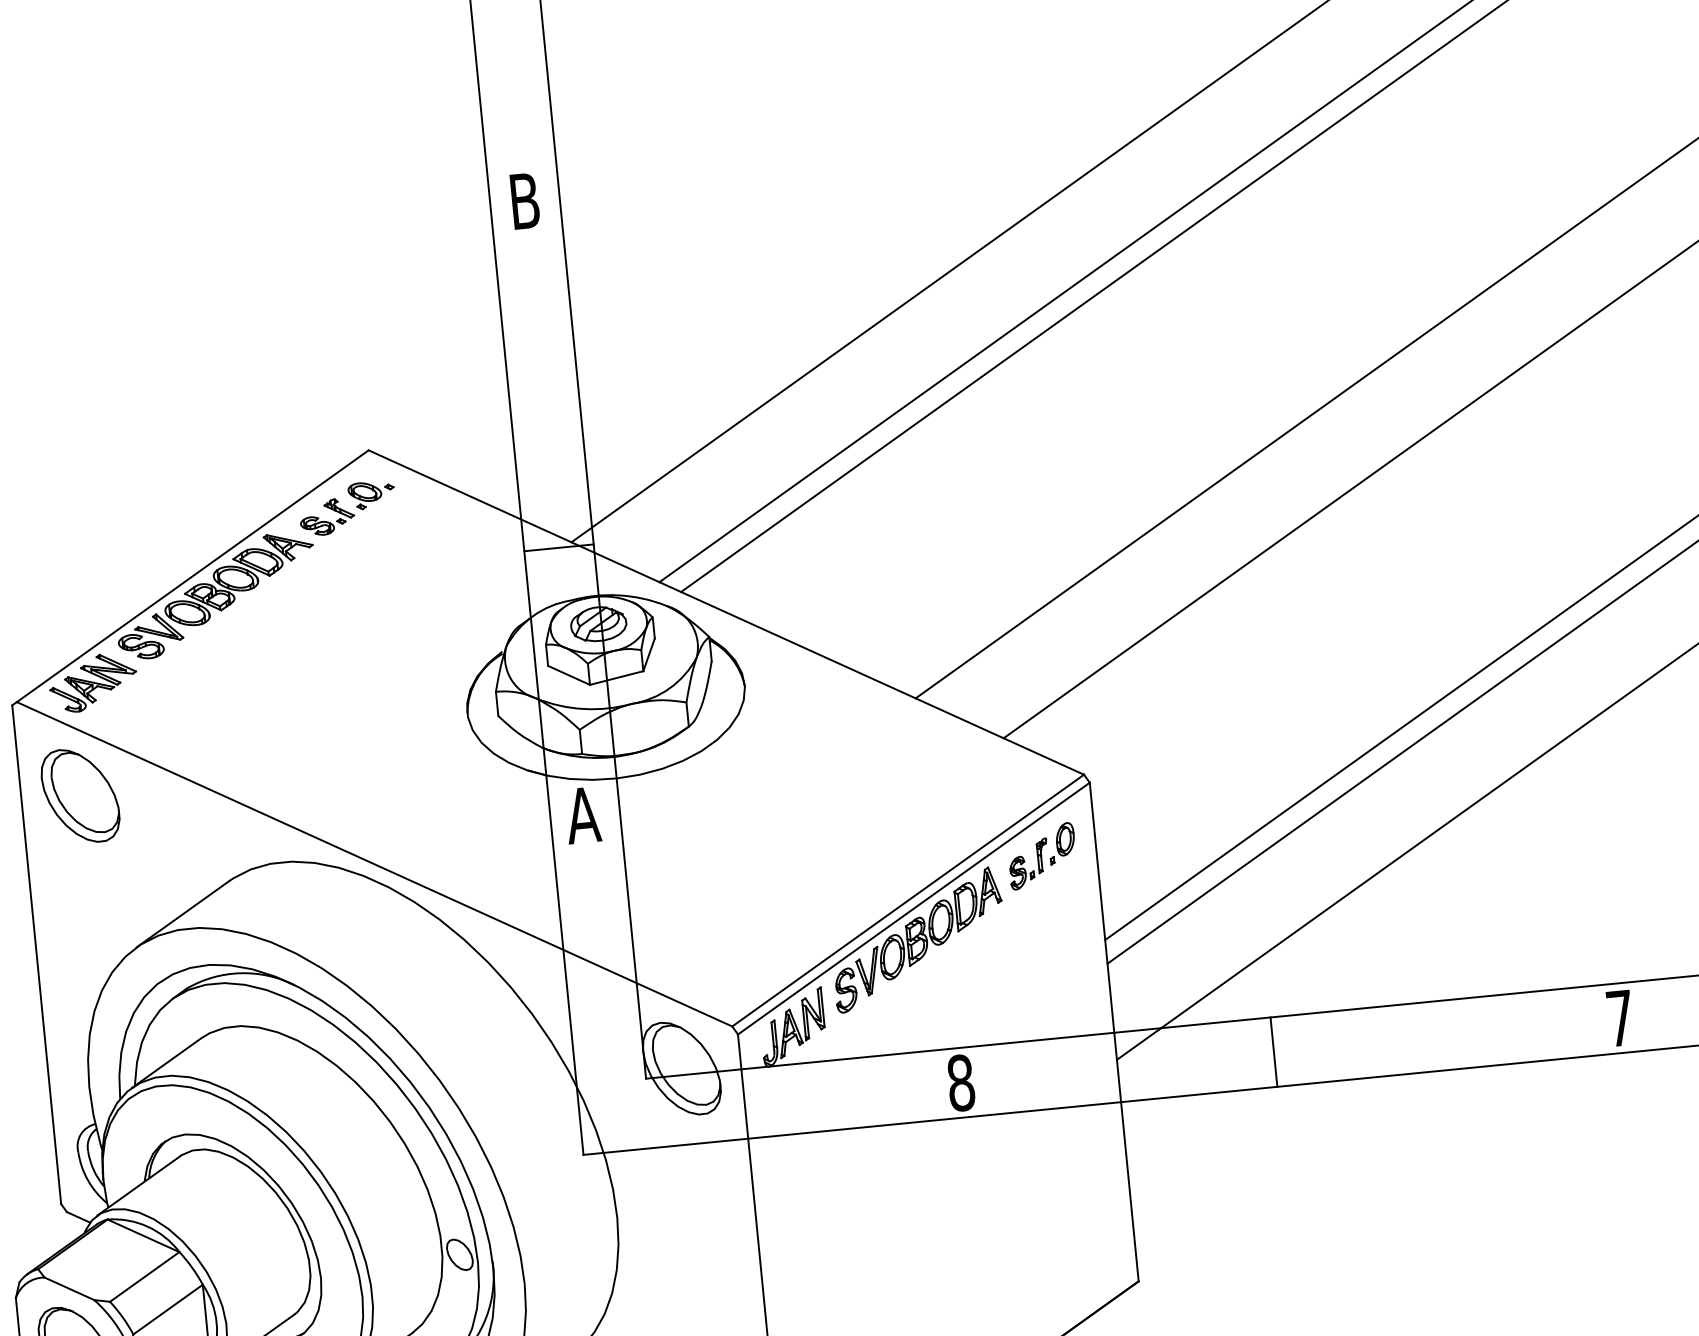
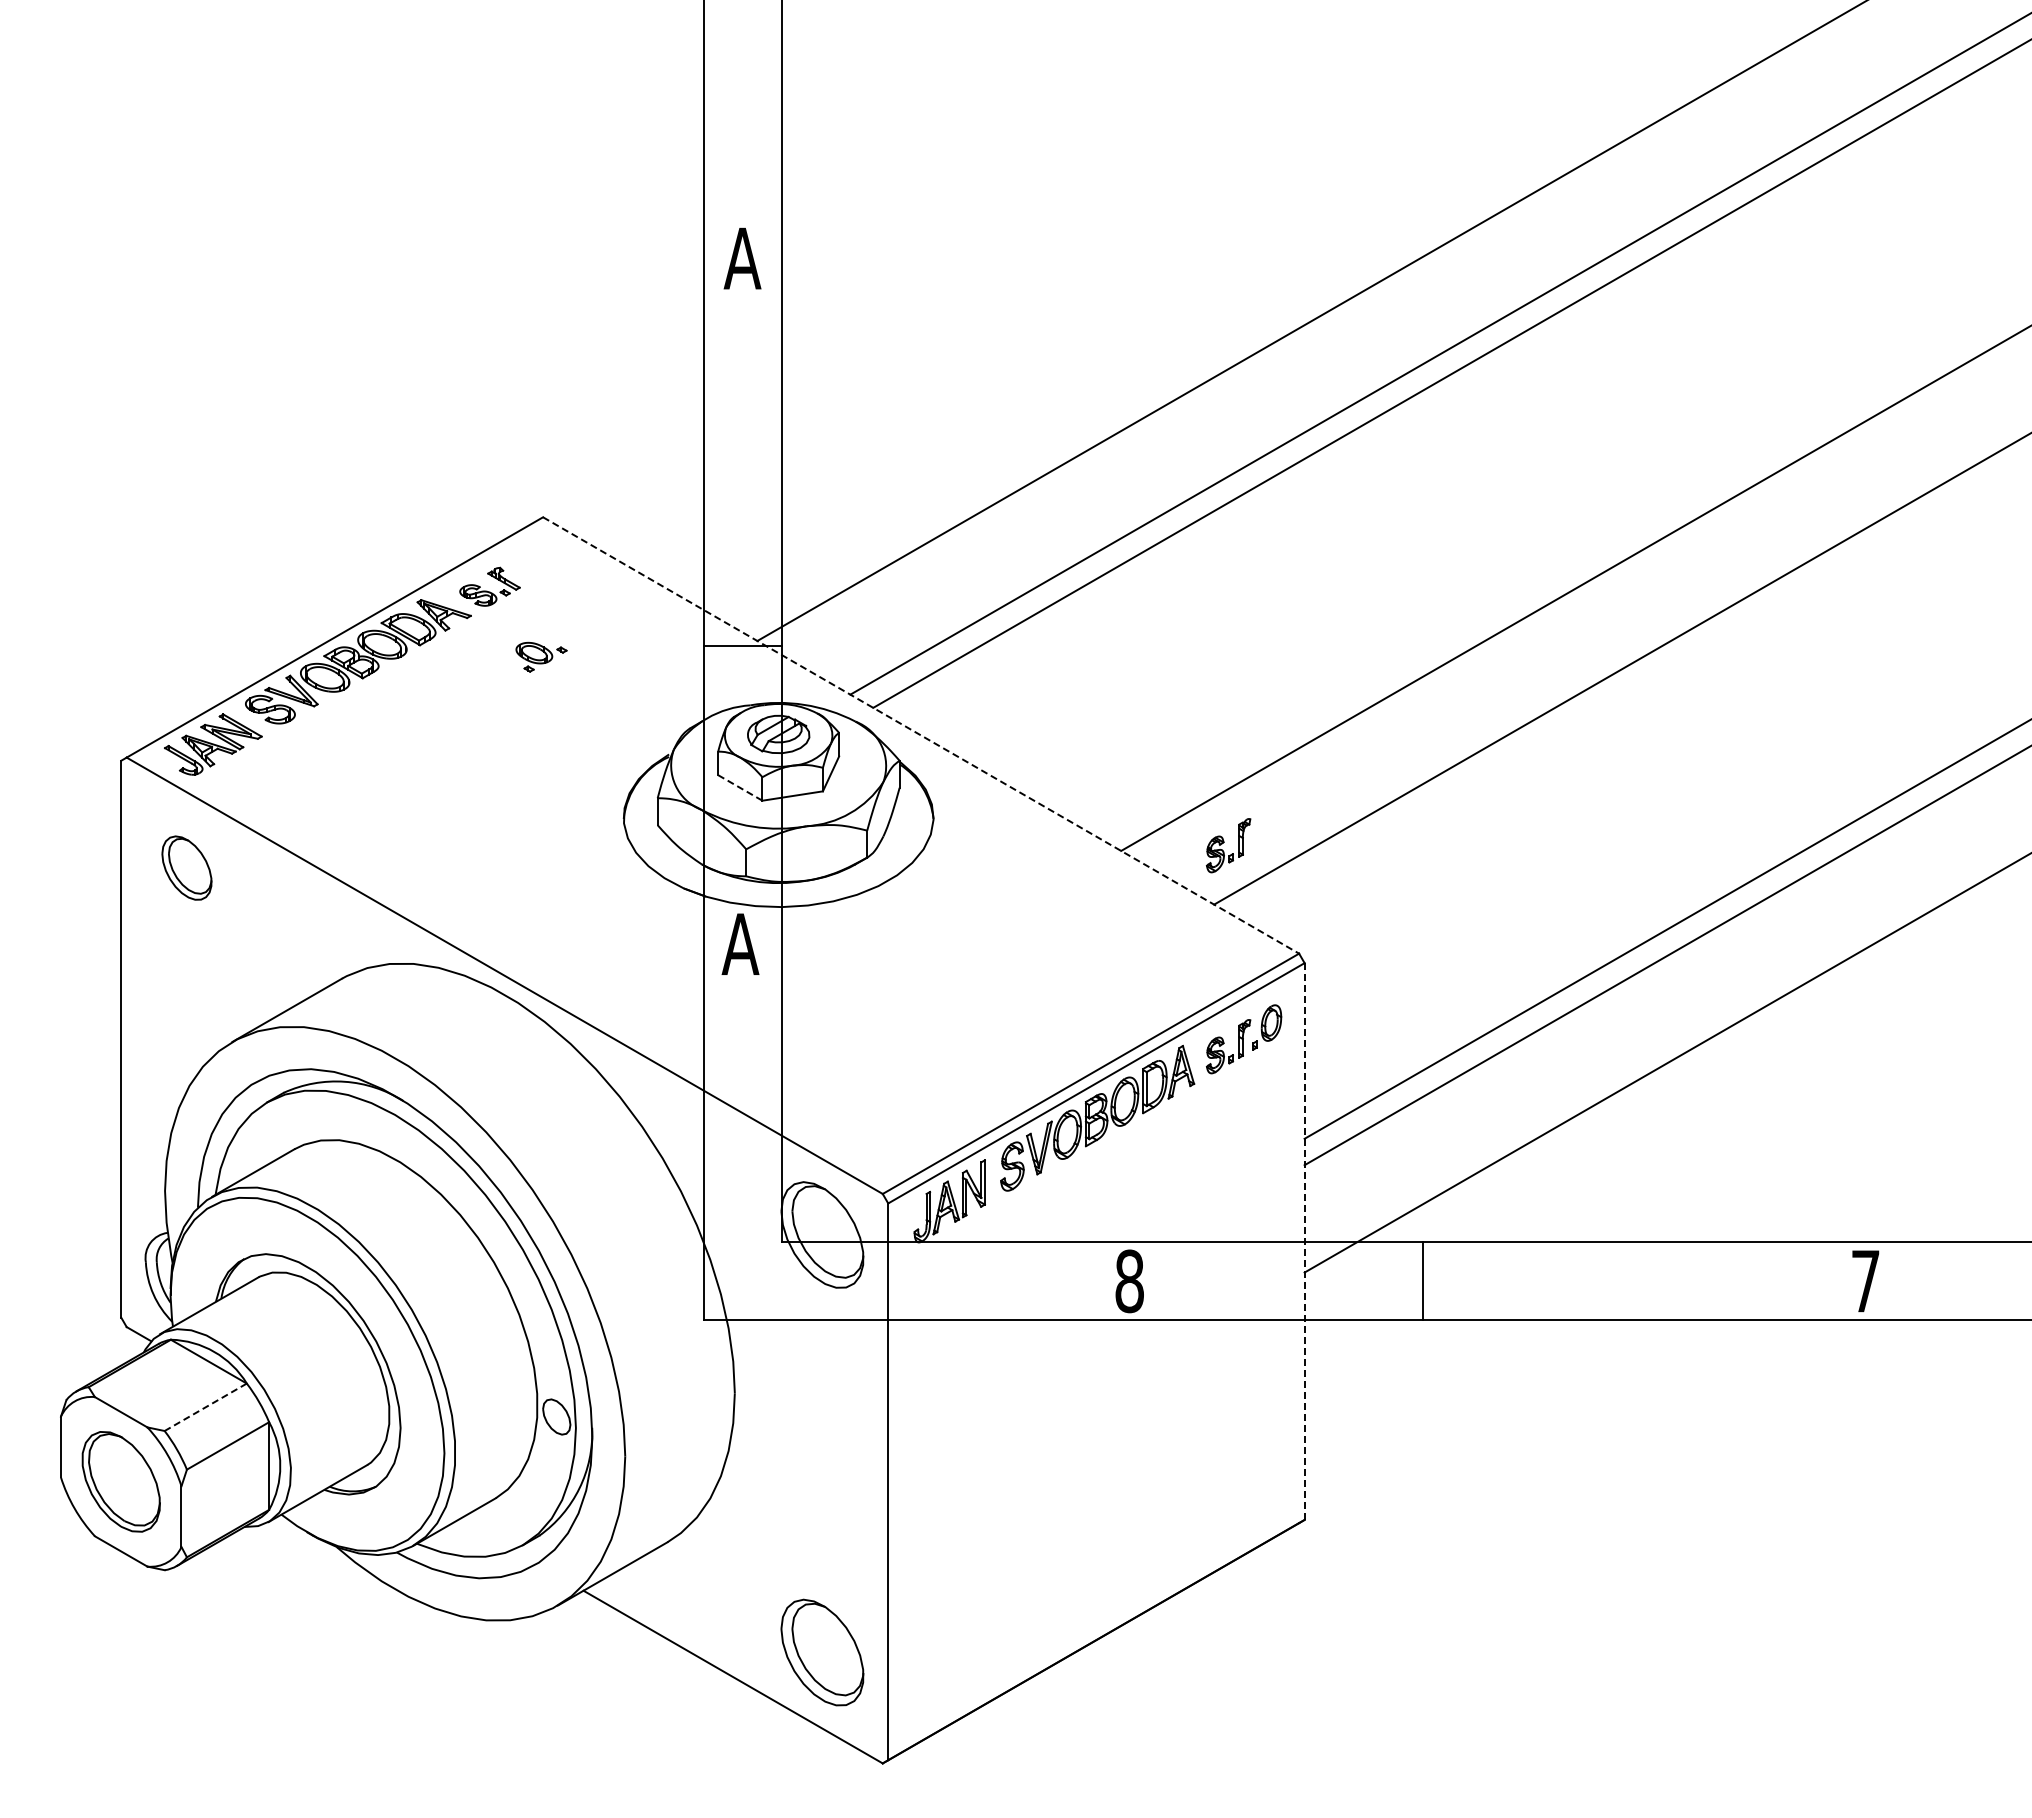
text: (524, 201) -> (742, 258), B -> A
part: (371, 494) -> (541, 656), moved
line: (726, 612) -> (921, 735), solid -> dashed
line: (569, 674) -> (740, 787), solid -> dashed
part: (1011, 684) -> (1228, 845), added
part: (80, 795) -> (186, 867), size x0.6
line: (1114, 1032) -> (1304, 1242), solid -> dashed
line: (1274, 1051) -> (1423, 1280), moved
line: (144, 1277) -> (205, 1407), solid -> dashed

